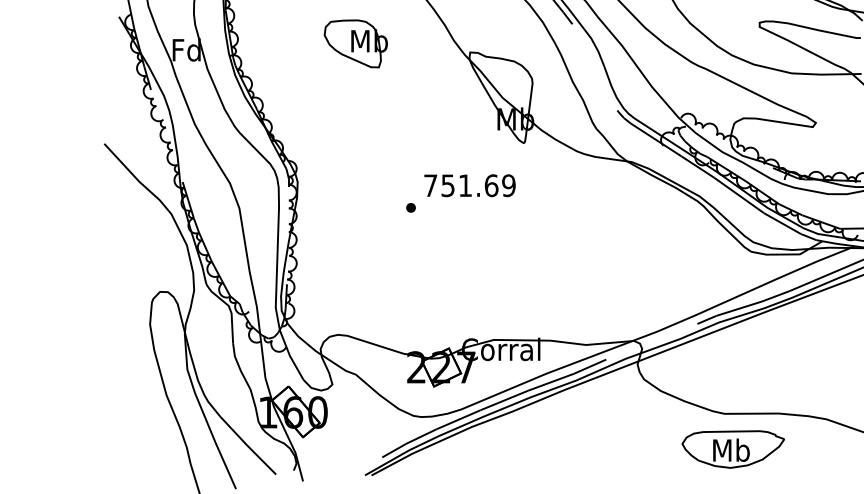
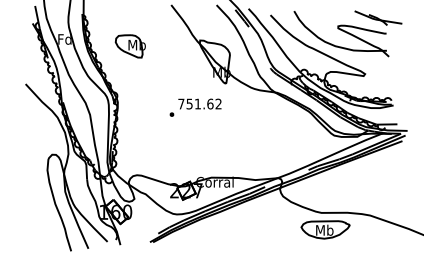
part: (353, 44) -> (129, 46), moved
text: (508, 184) -> (218, 103), 751.69 -> 751.62

